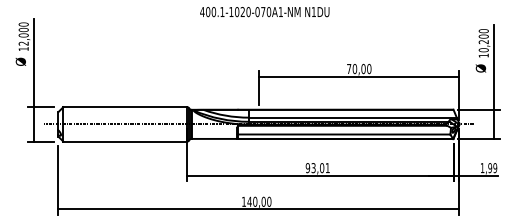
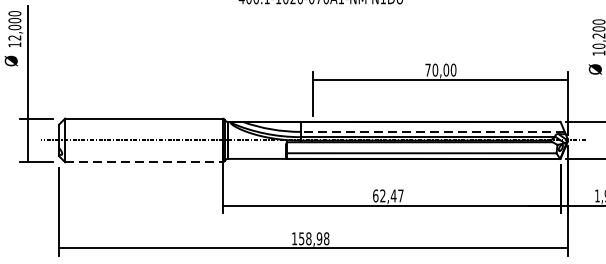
line: (352, 117) -> (432, 131), solid -> dashed
line: (125, 141) -> (144, 162), solid -> dashed
text: (317, 168) -> (387, 196), 93,01 -> 62,47
text: (259, 201) -> (314, 238), 140,00 -> 158,98

